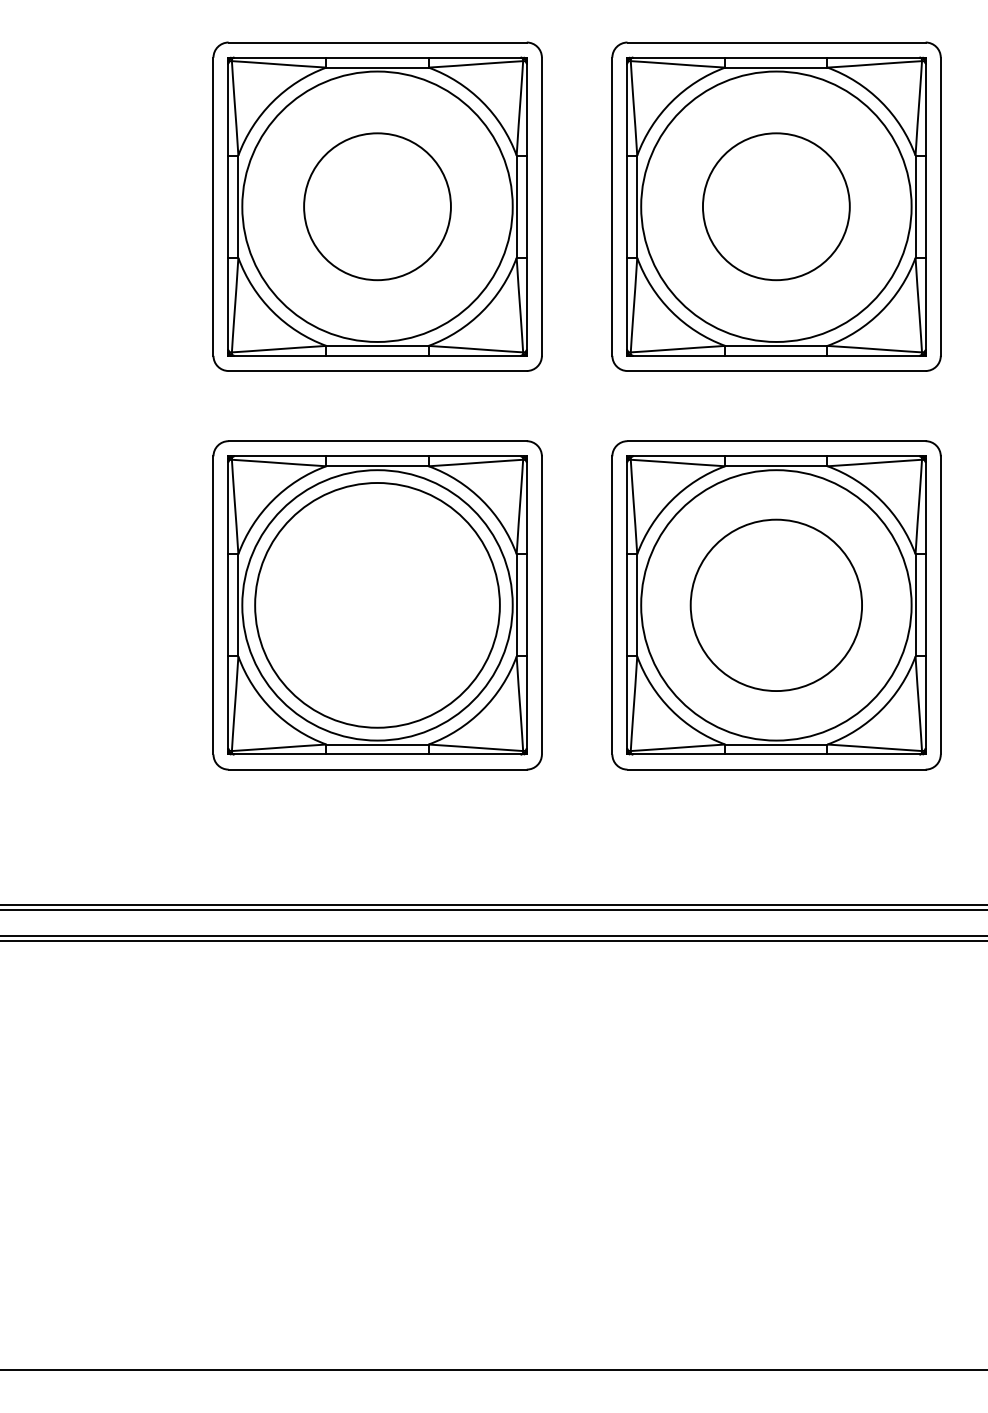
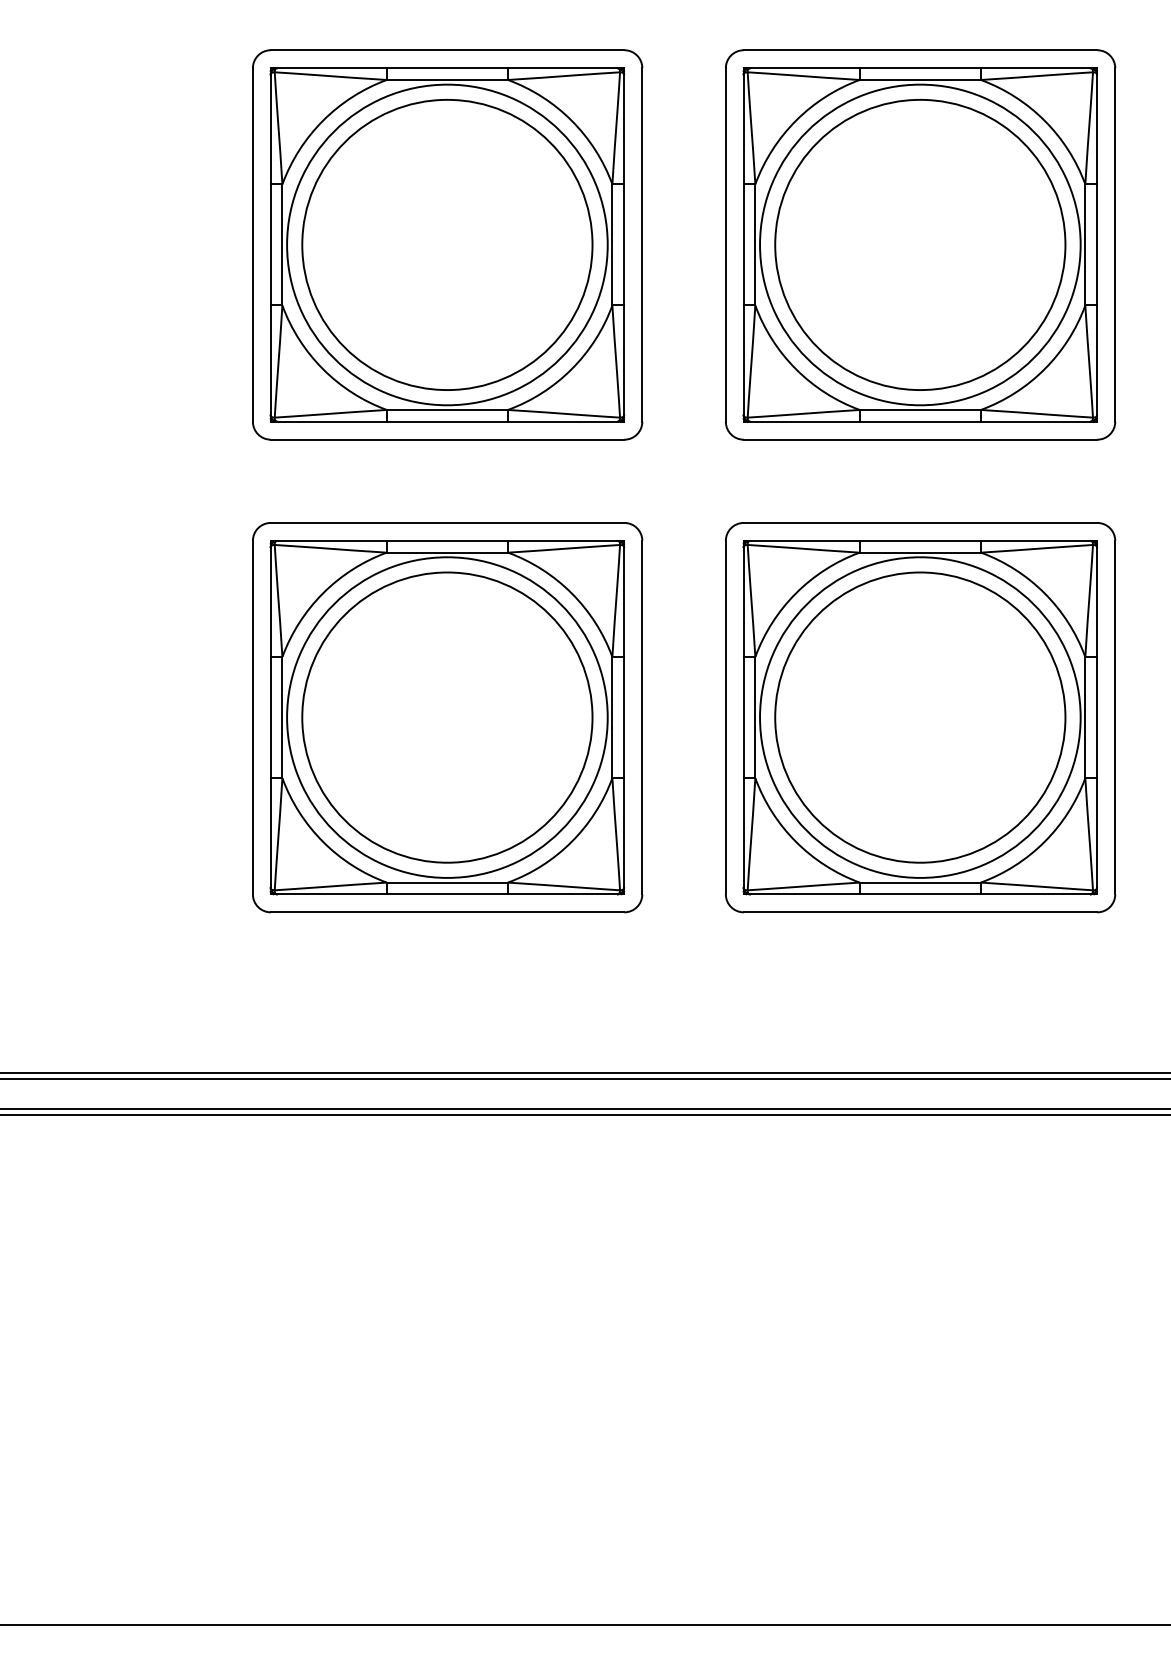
circle: (377, 206) -> (447, 244), size x1.67
circle: (776, 206) -> (920, 244), size x1.67
circle: (776, 605) -> (920, 717), size x1.43

